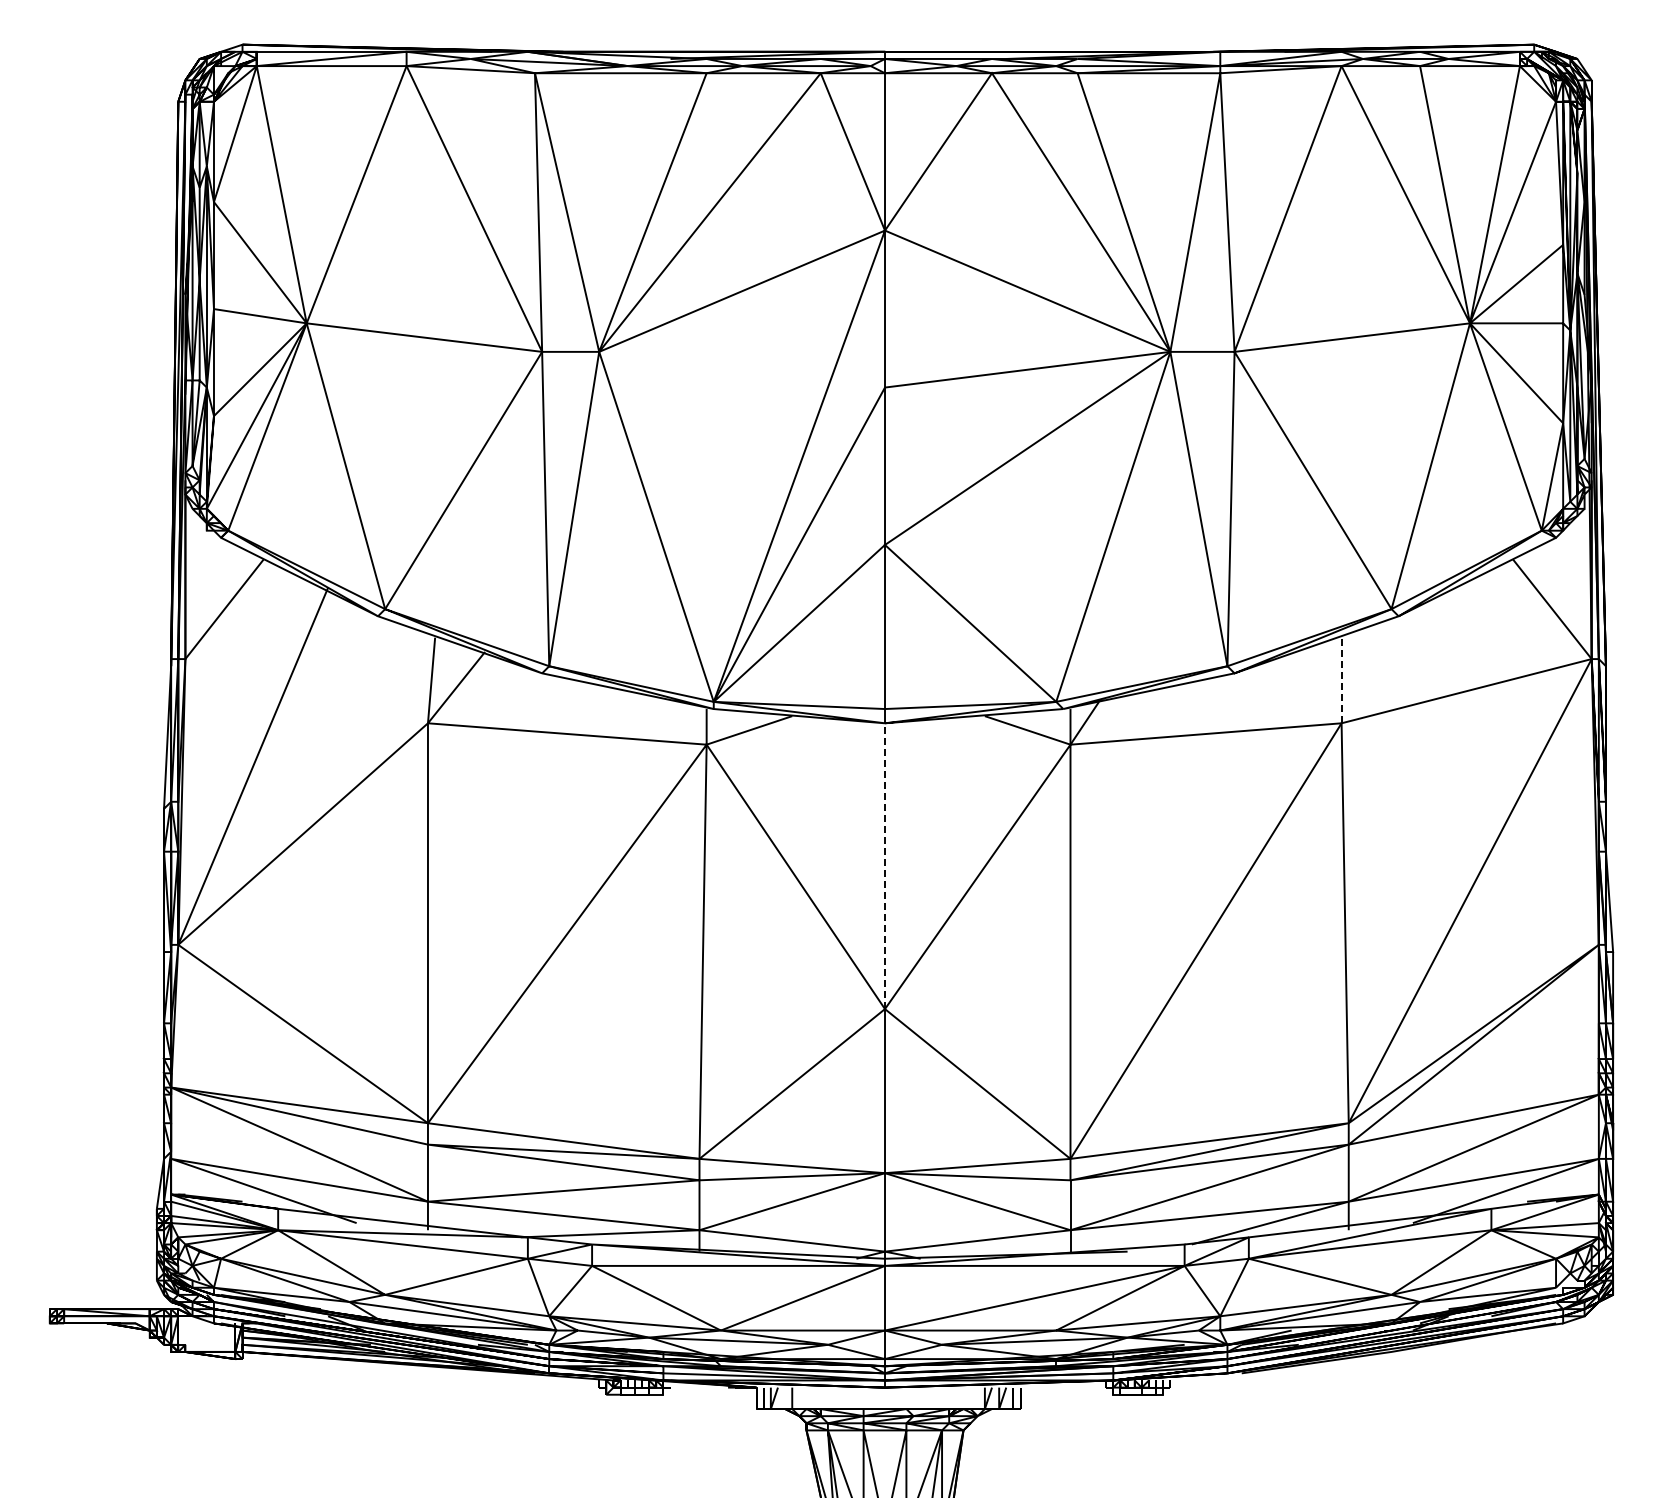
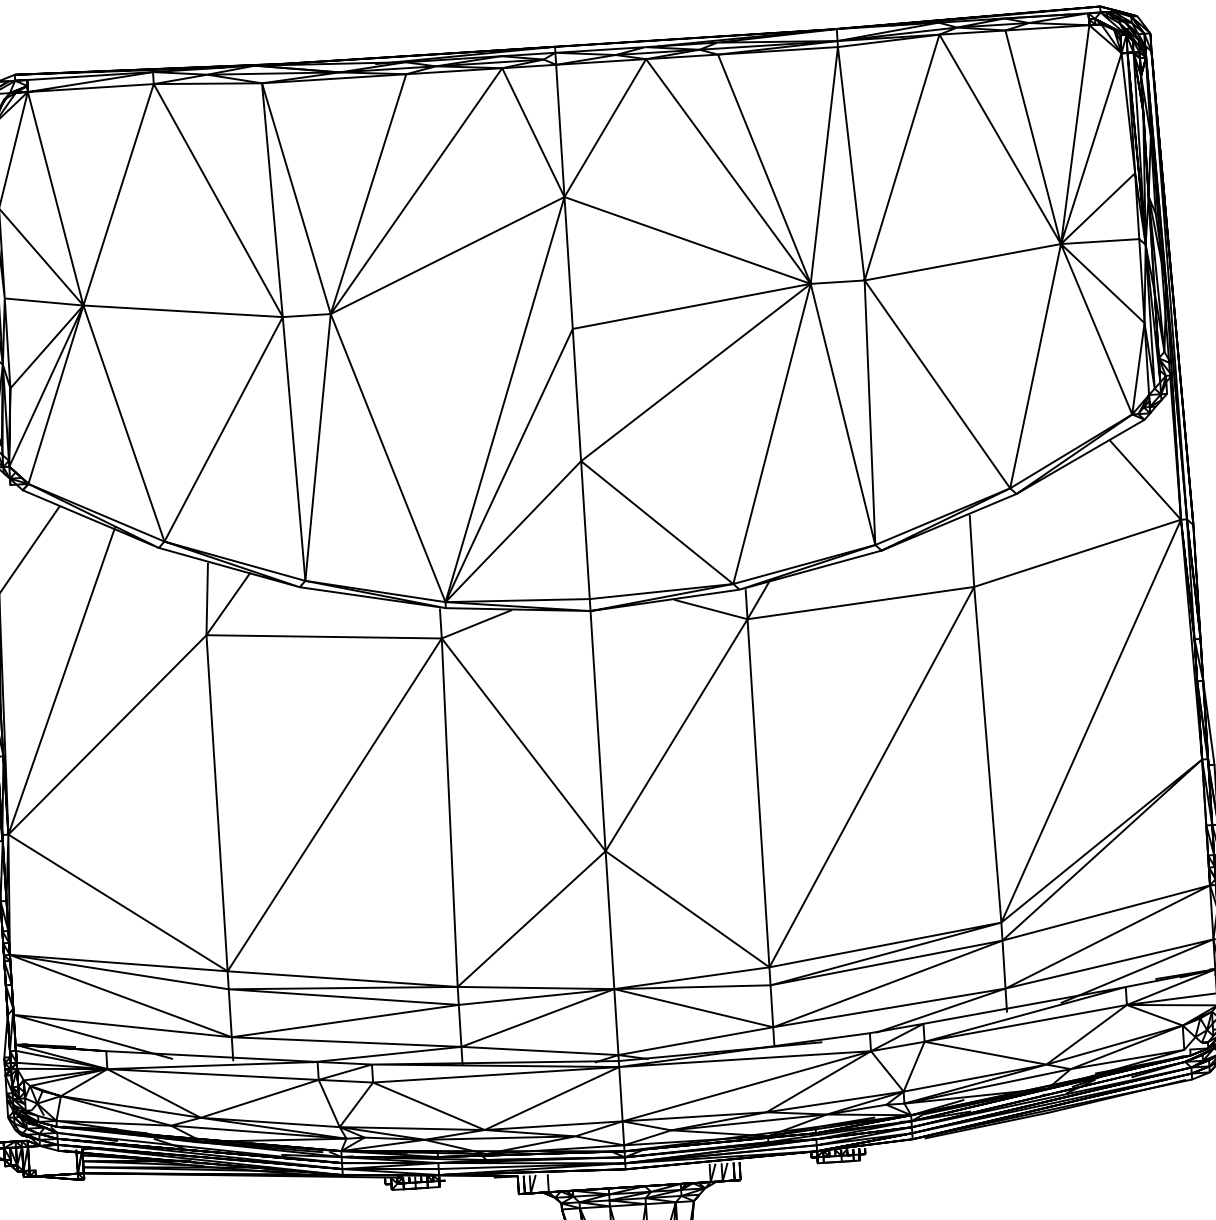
line: (1341, 680) -> (971, 550), dashed -> solid
line: (885, 866) -> (598, 731), dashed -> solid

